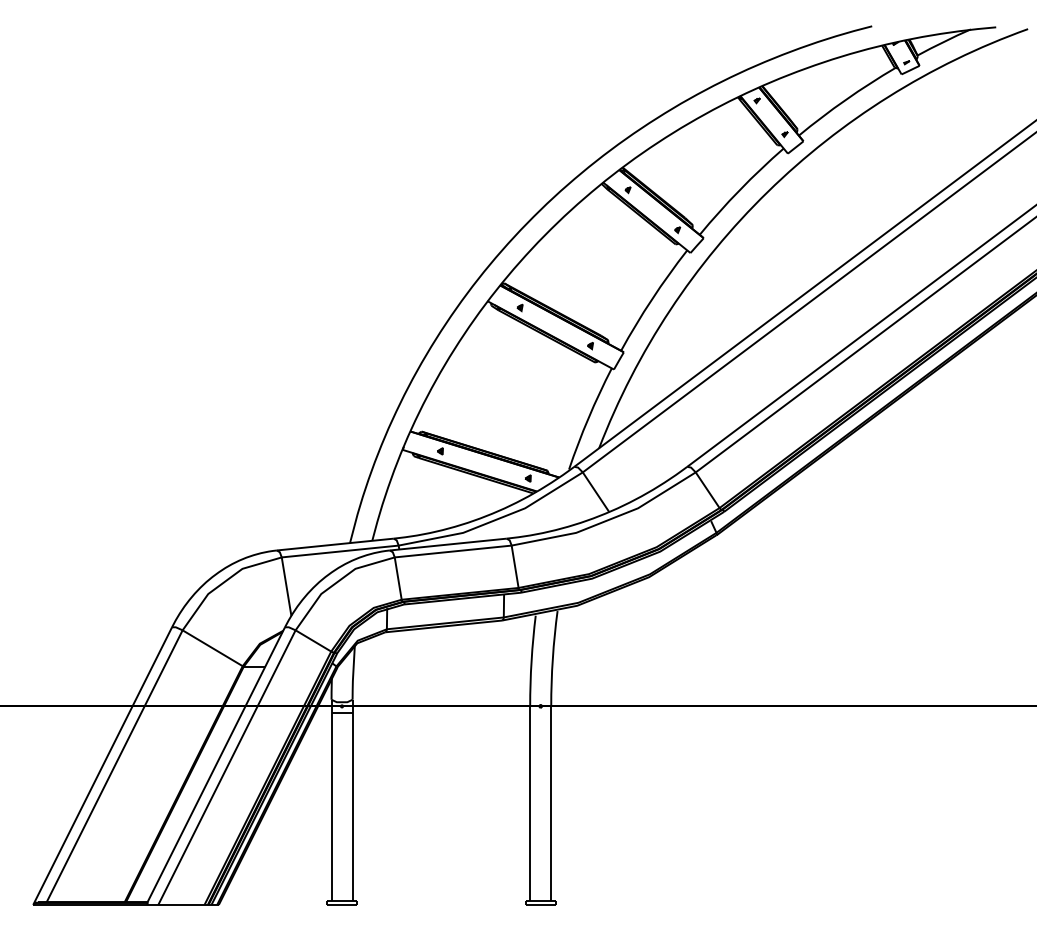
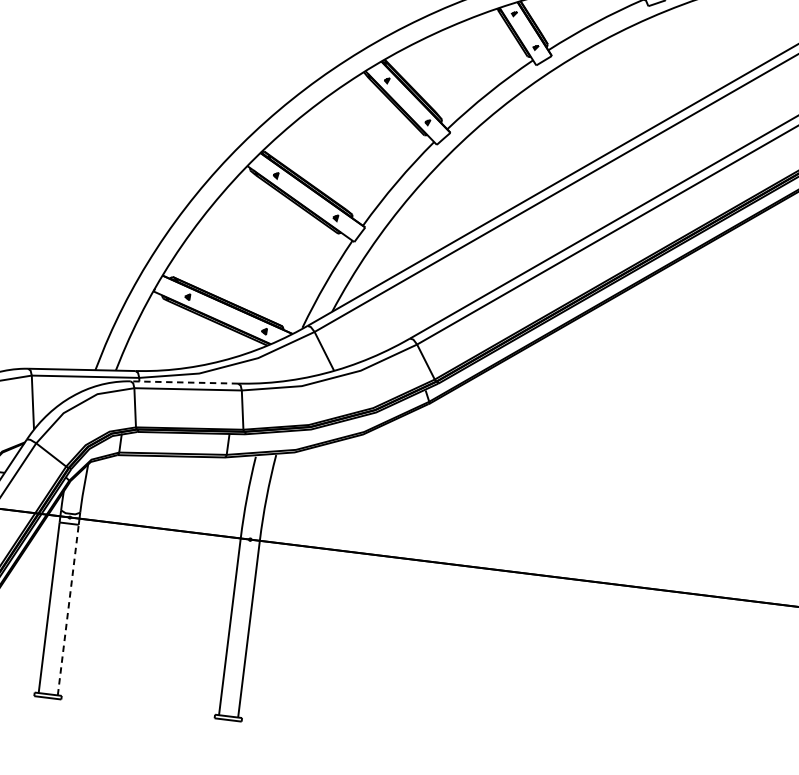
line: (448, 544) -> (184, 382), solid -> dashed
line: (352, 807) -> (68, 610), solid -> dashed

